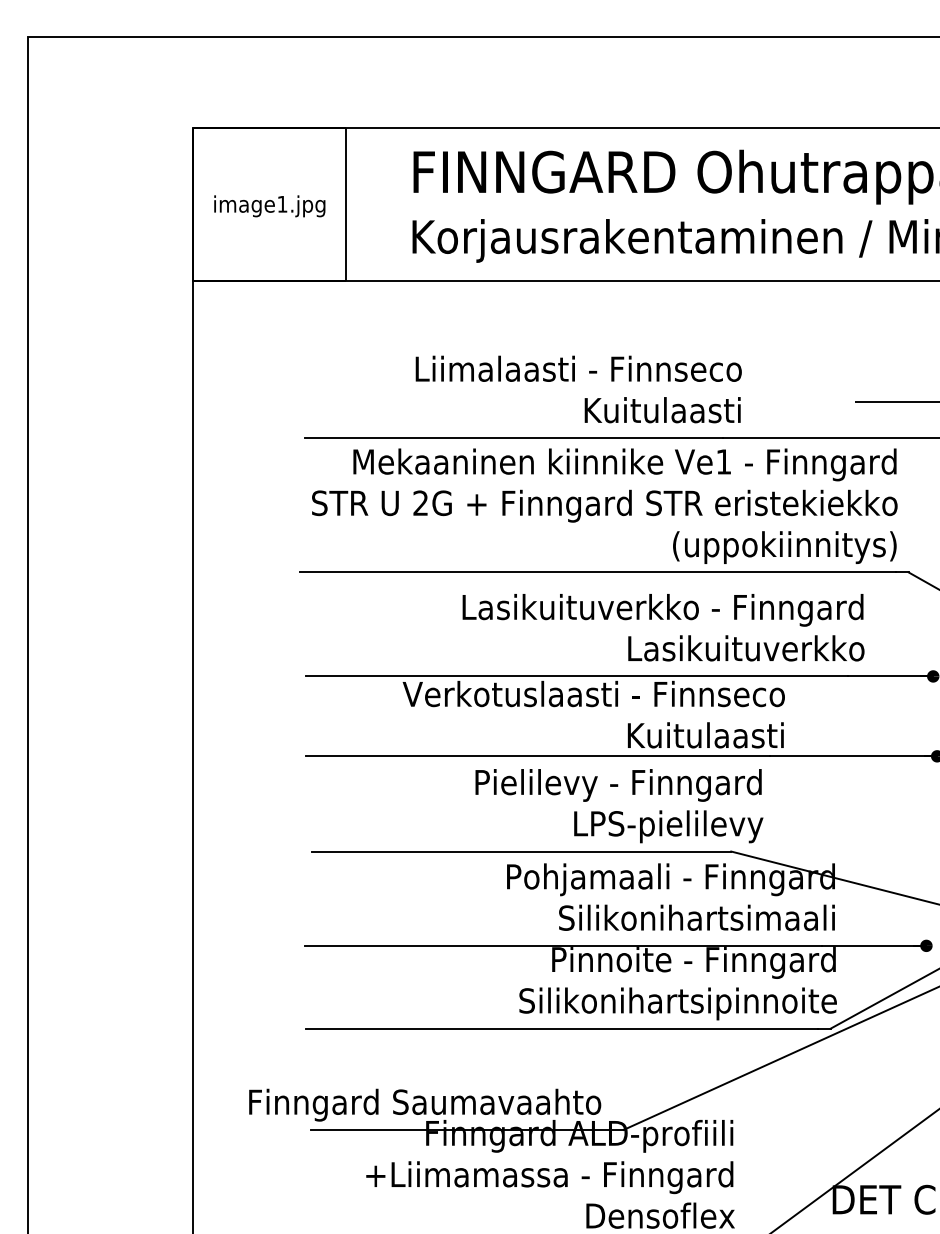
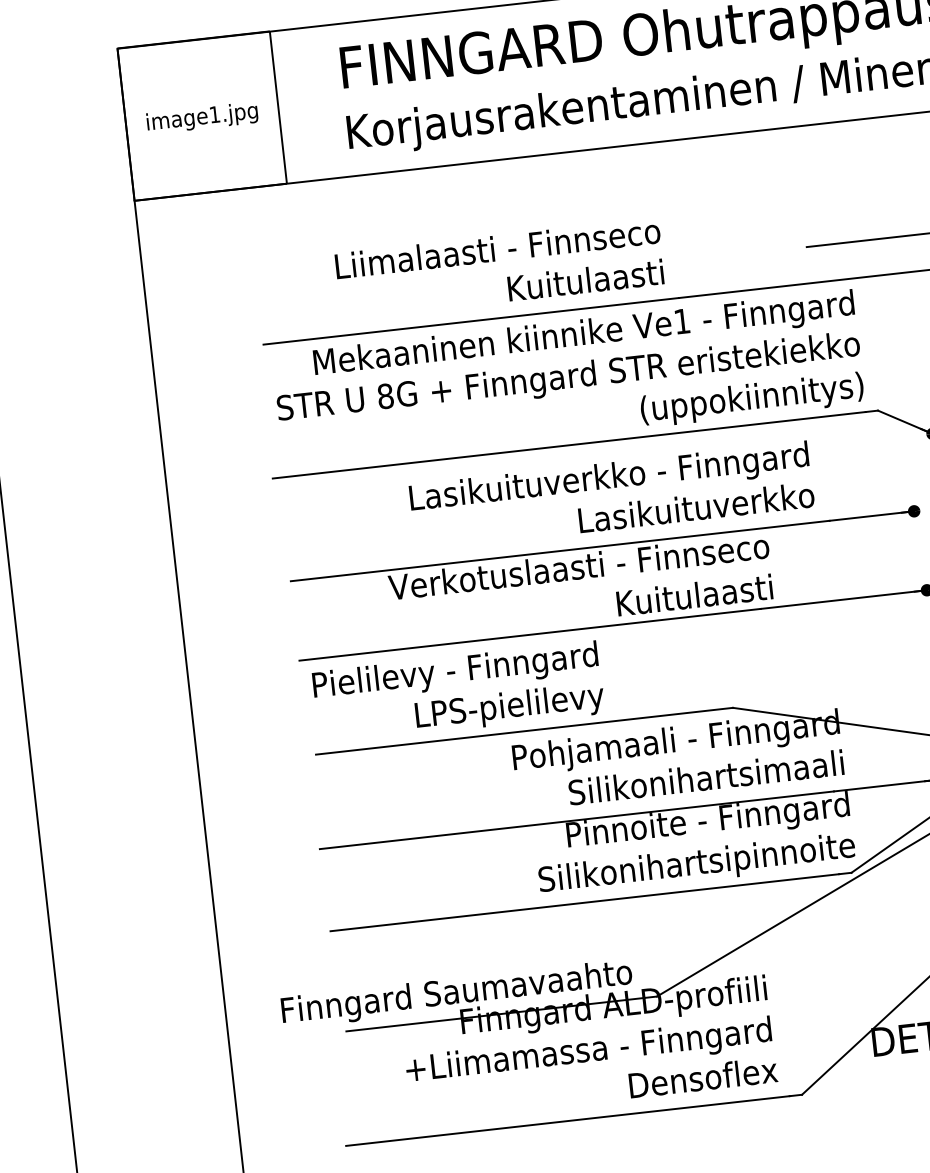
text: (578, 389) -> (499, 269), moved
text: (420, 503) -> (385, 396), 2G -> 8G
text: (663, 627) -> (611, 495), moved
text: (619, 806) -> (458, 693), moved

